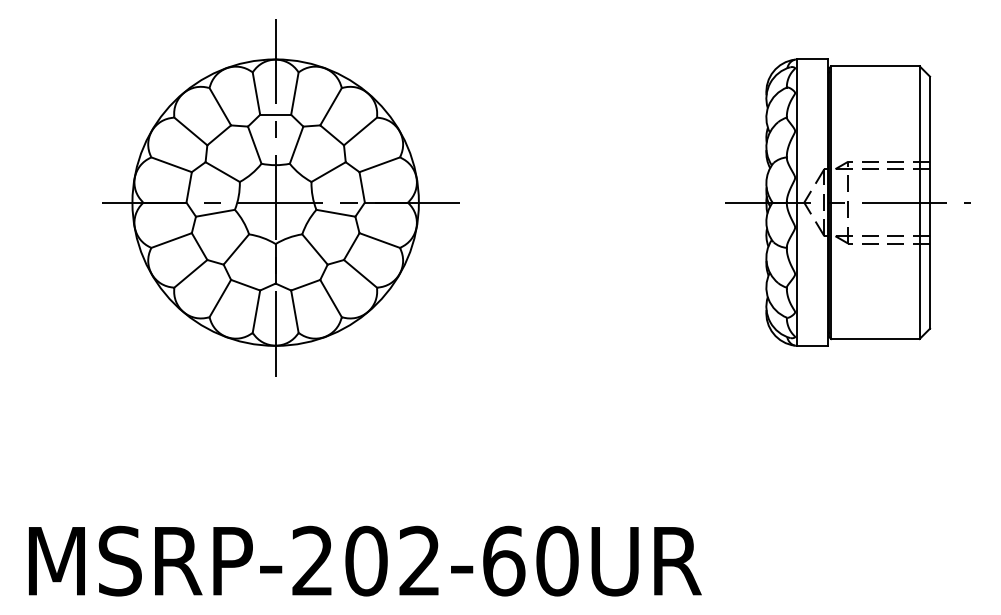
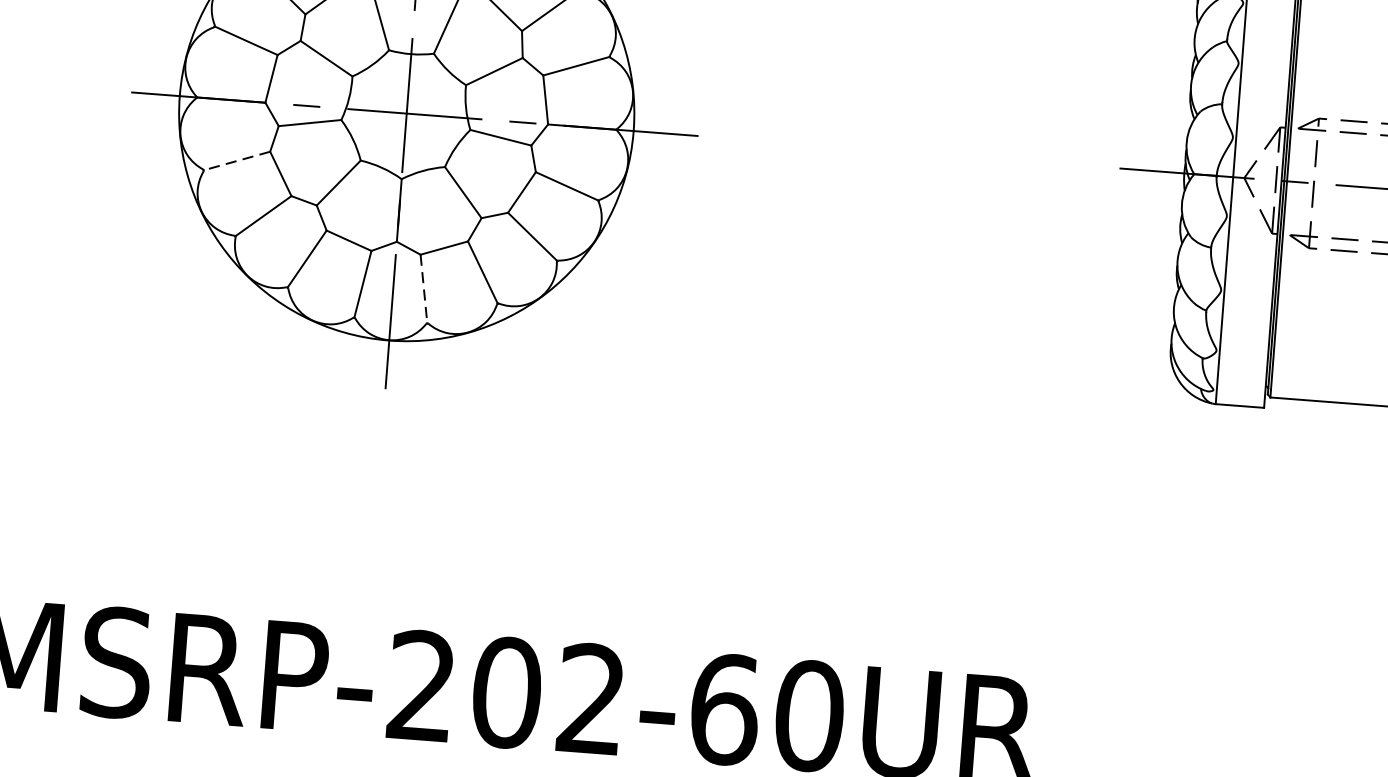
line: (171, 240) -> (237, 160), solid -> dashed
line: (294, 311) -> (423, 288), solid -> dashed

